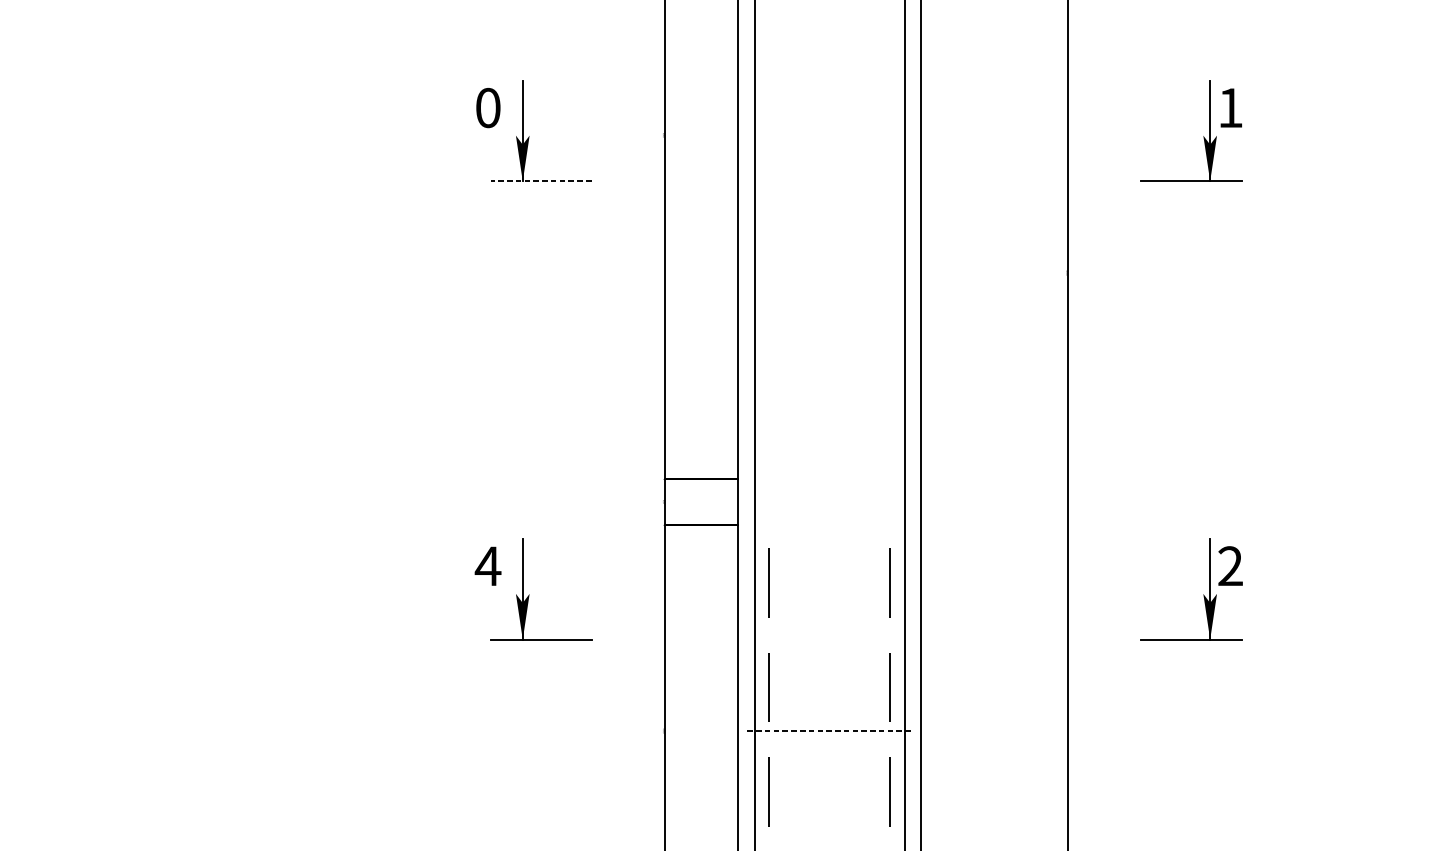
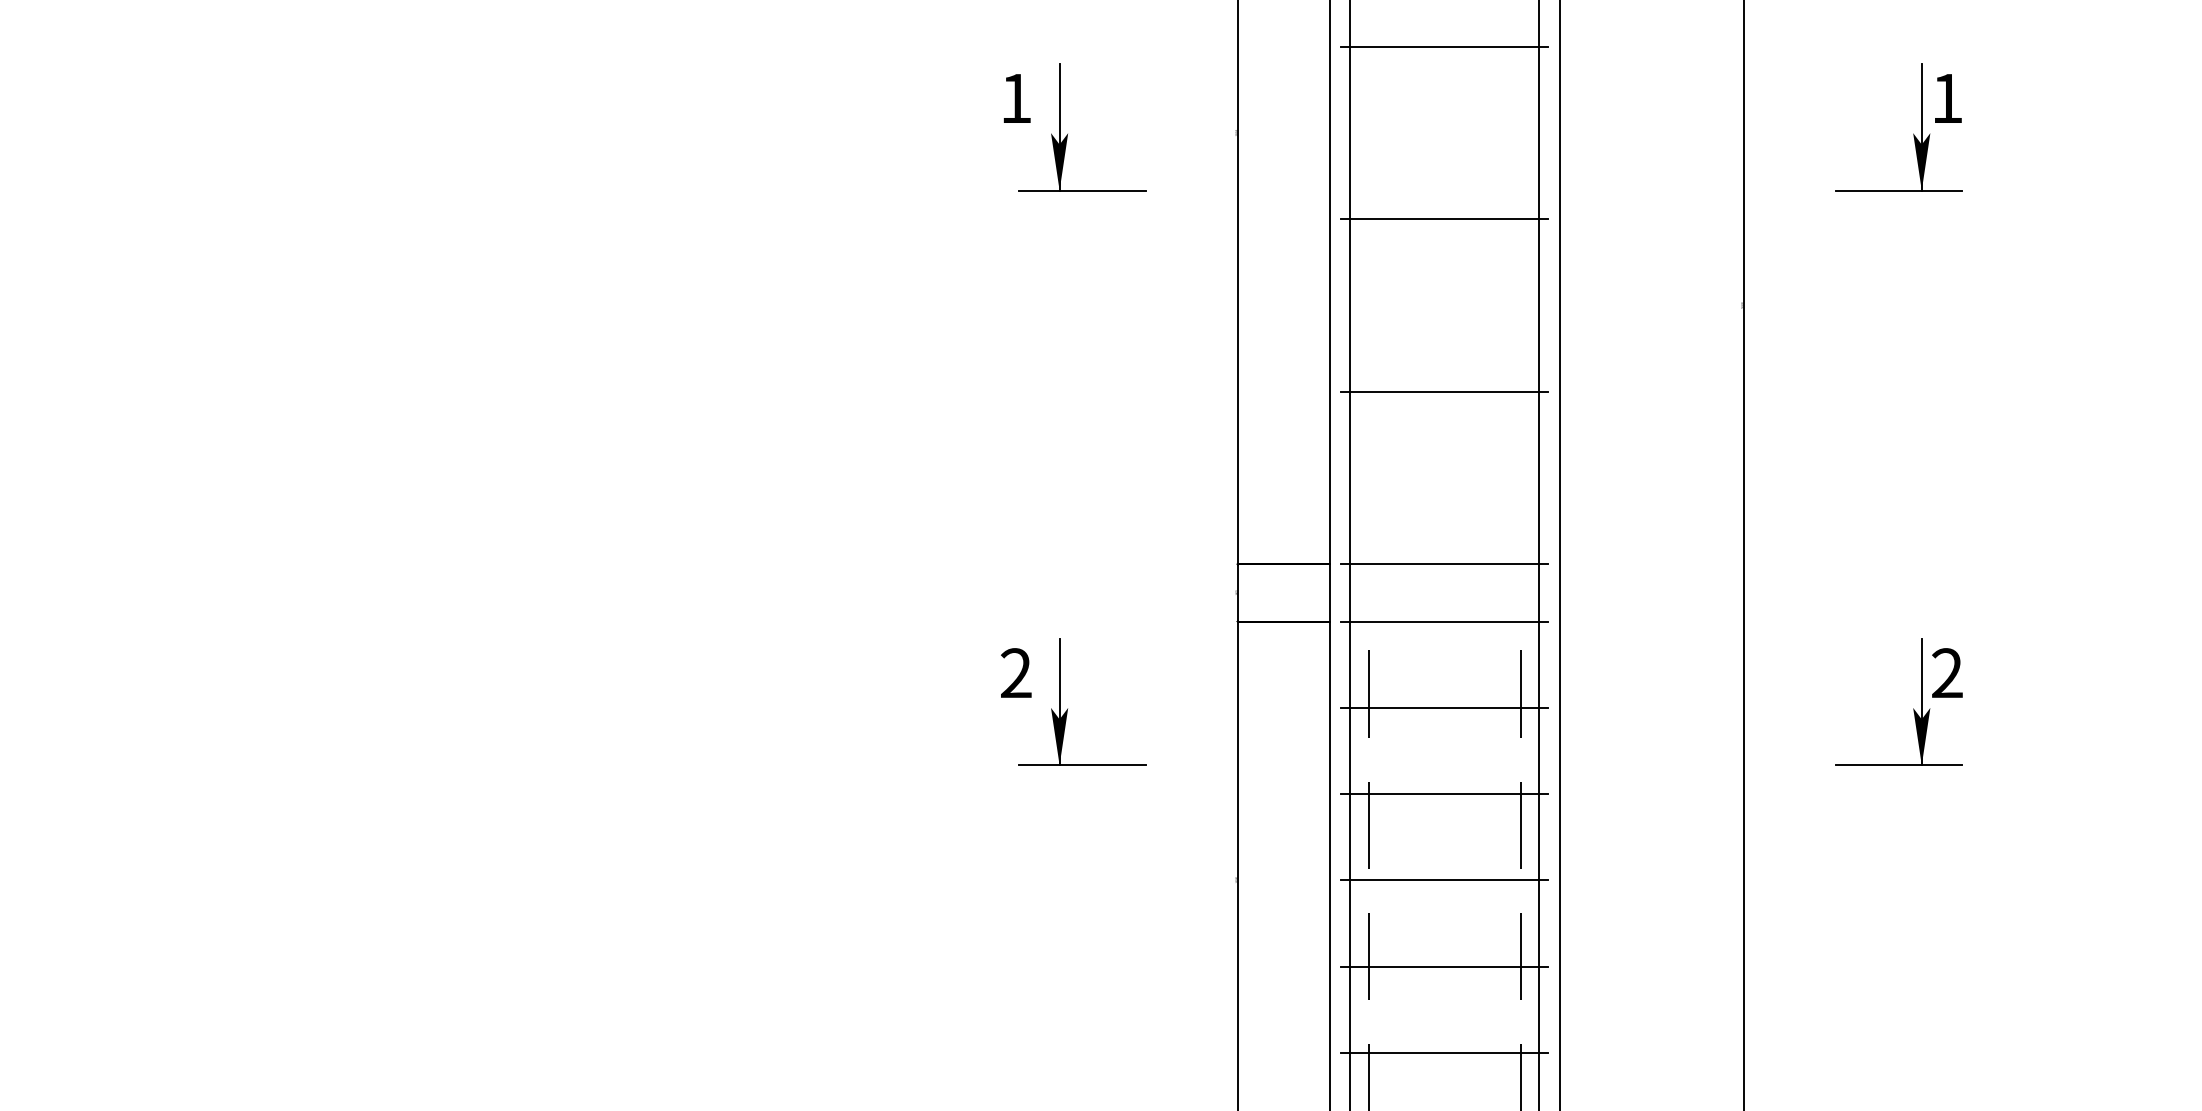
line: (829, 66) -> (1444, 46), added
text: (488, 107) -> (1016, 98), 0 -> 1
line: (541, 181) -> (1082, 190), dashed -> solid
line: (829, 204) -> (1444, 219), added
line: (829, 341) -> (1444, 391), added
line: (829, 479) -> (1444, 564), added
line: (829, 524) -> (1444, 621), added
text: (487, 565) -> (1015, 672), 4 -> 2
line: (829, 593) -> (1444, 707), added
line: (829, 662) -> (1444, 794), added
line: (830, 731) -> (1445, 880), dashed -> solid
line: (829, 800) -> (1444, 966), added

